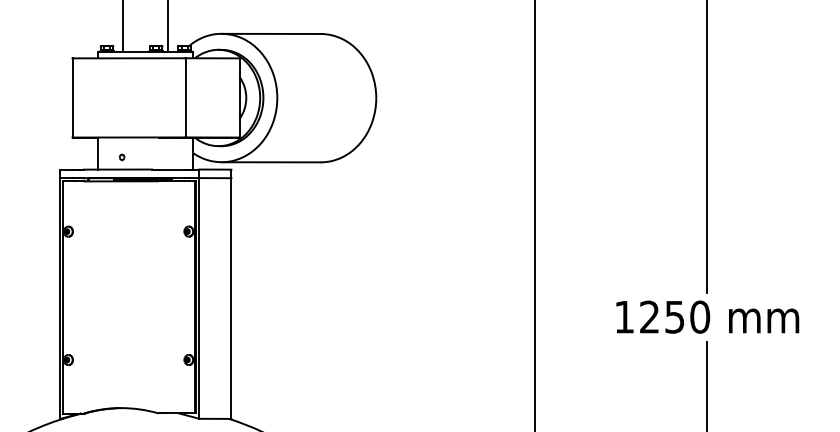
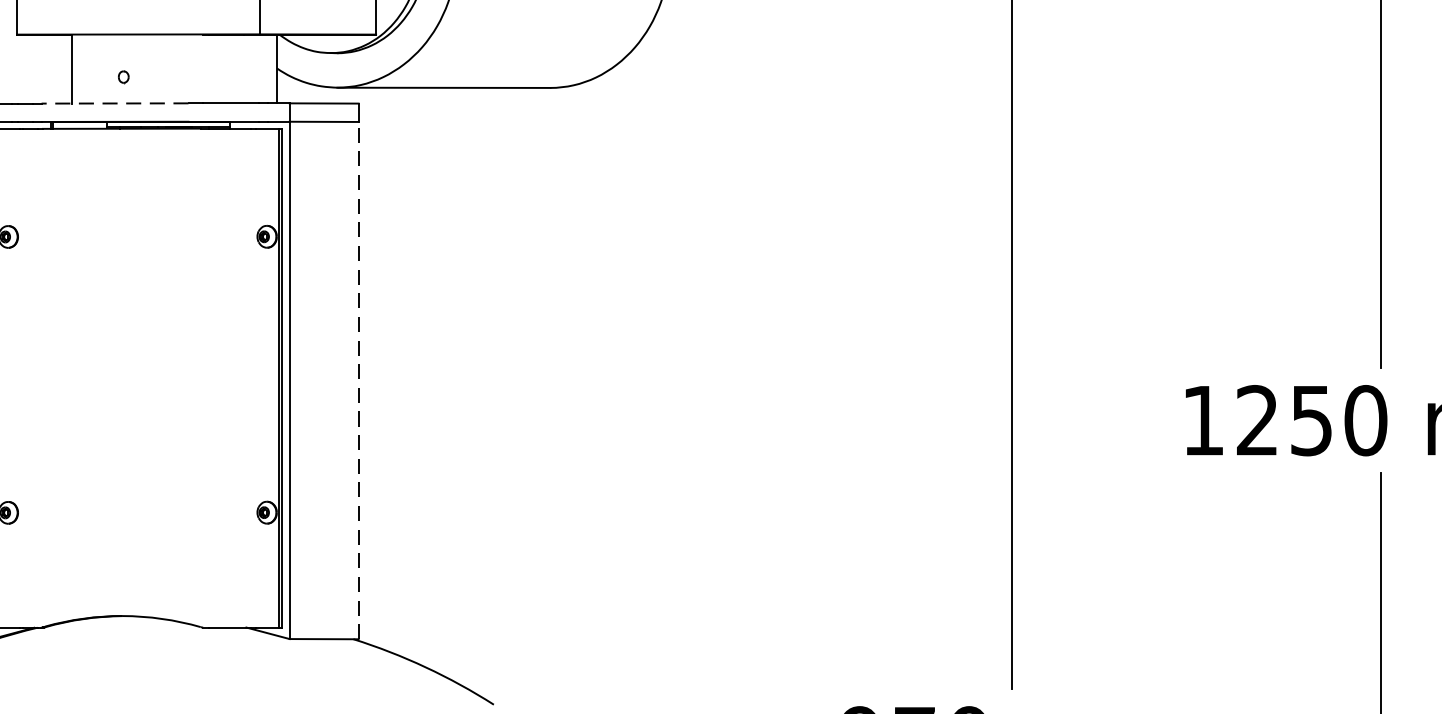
line: (117, 169) -> (113, 103), solid -> dashed
line: (231, 298) -> (358, 380), solid -> dashed

